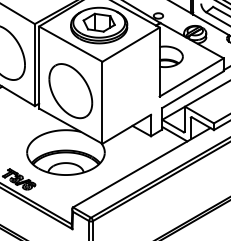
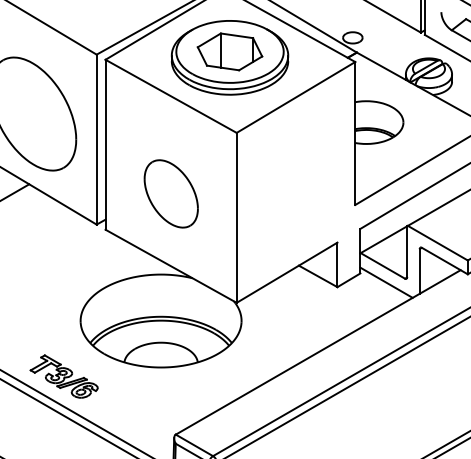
part: (70, 91) -> (170, 194), size x0.6

